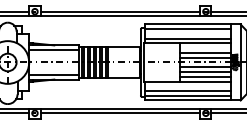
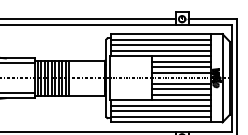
line: (187, 33) -> (160, 44), added
line: (204, 48) -> (180, 62), added
line: (187, 86) -> (160, 106), added

